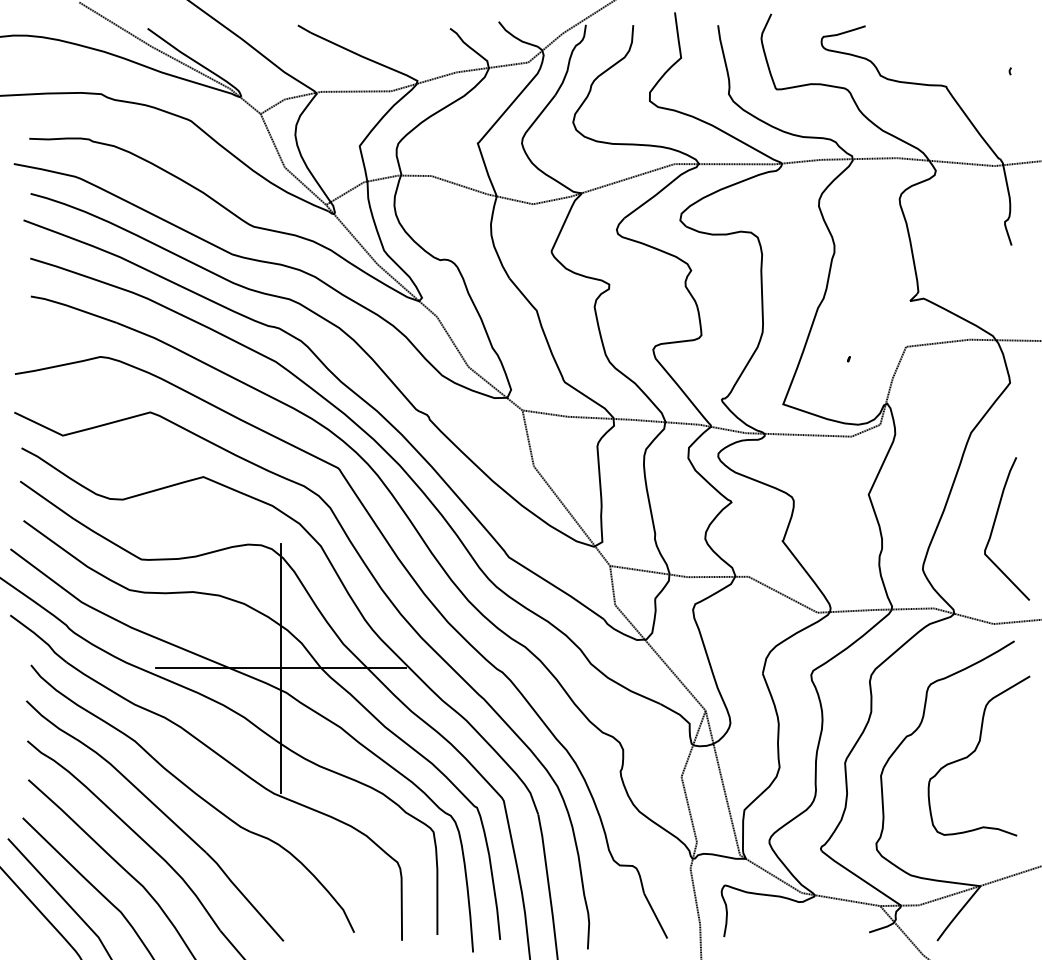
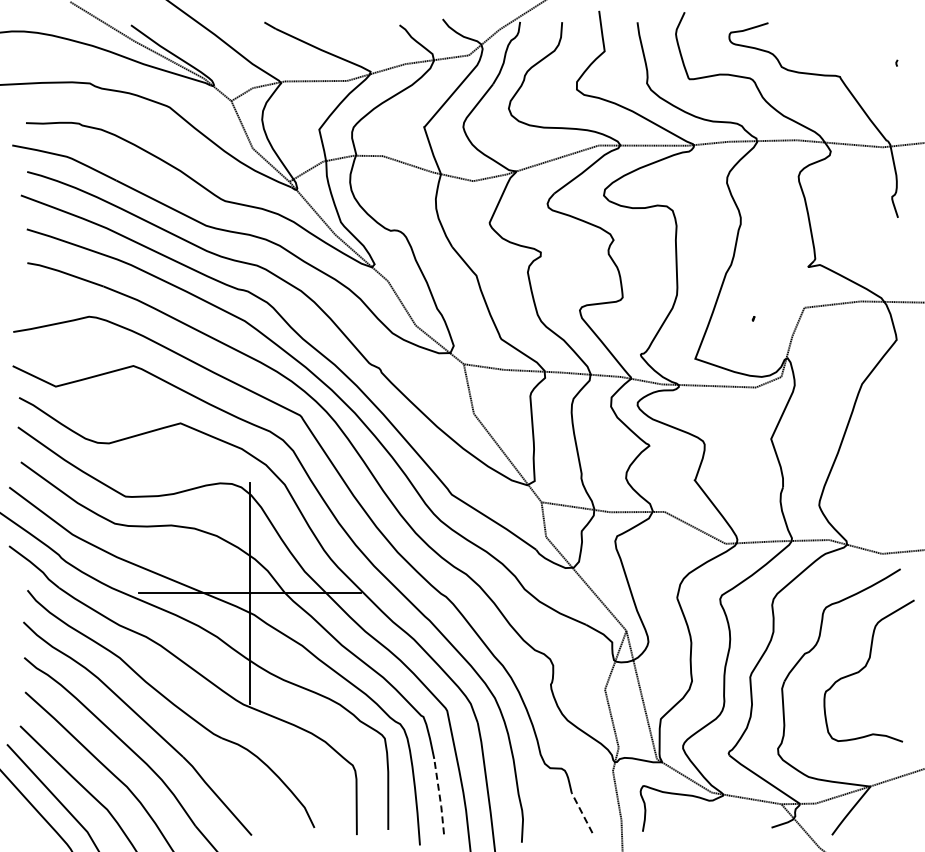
curve: (995, 524) -> (883, 465), removed
line: (495, 898) -> (439, 797), solid -> dashed
line: (656, 916) -> (582, 813), solid -> dashed

